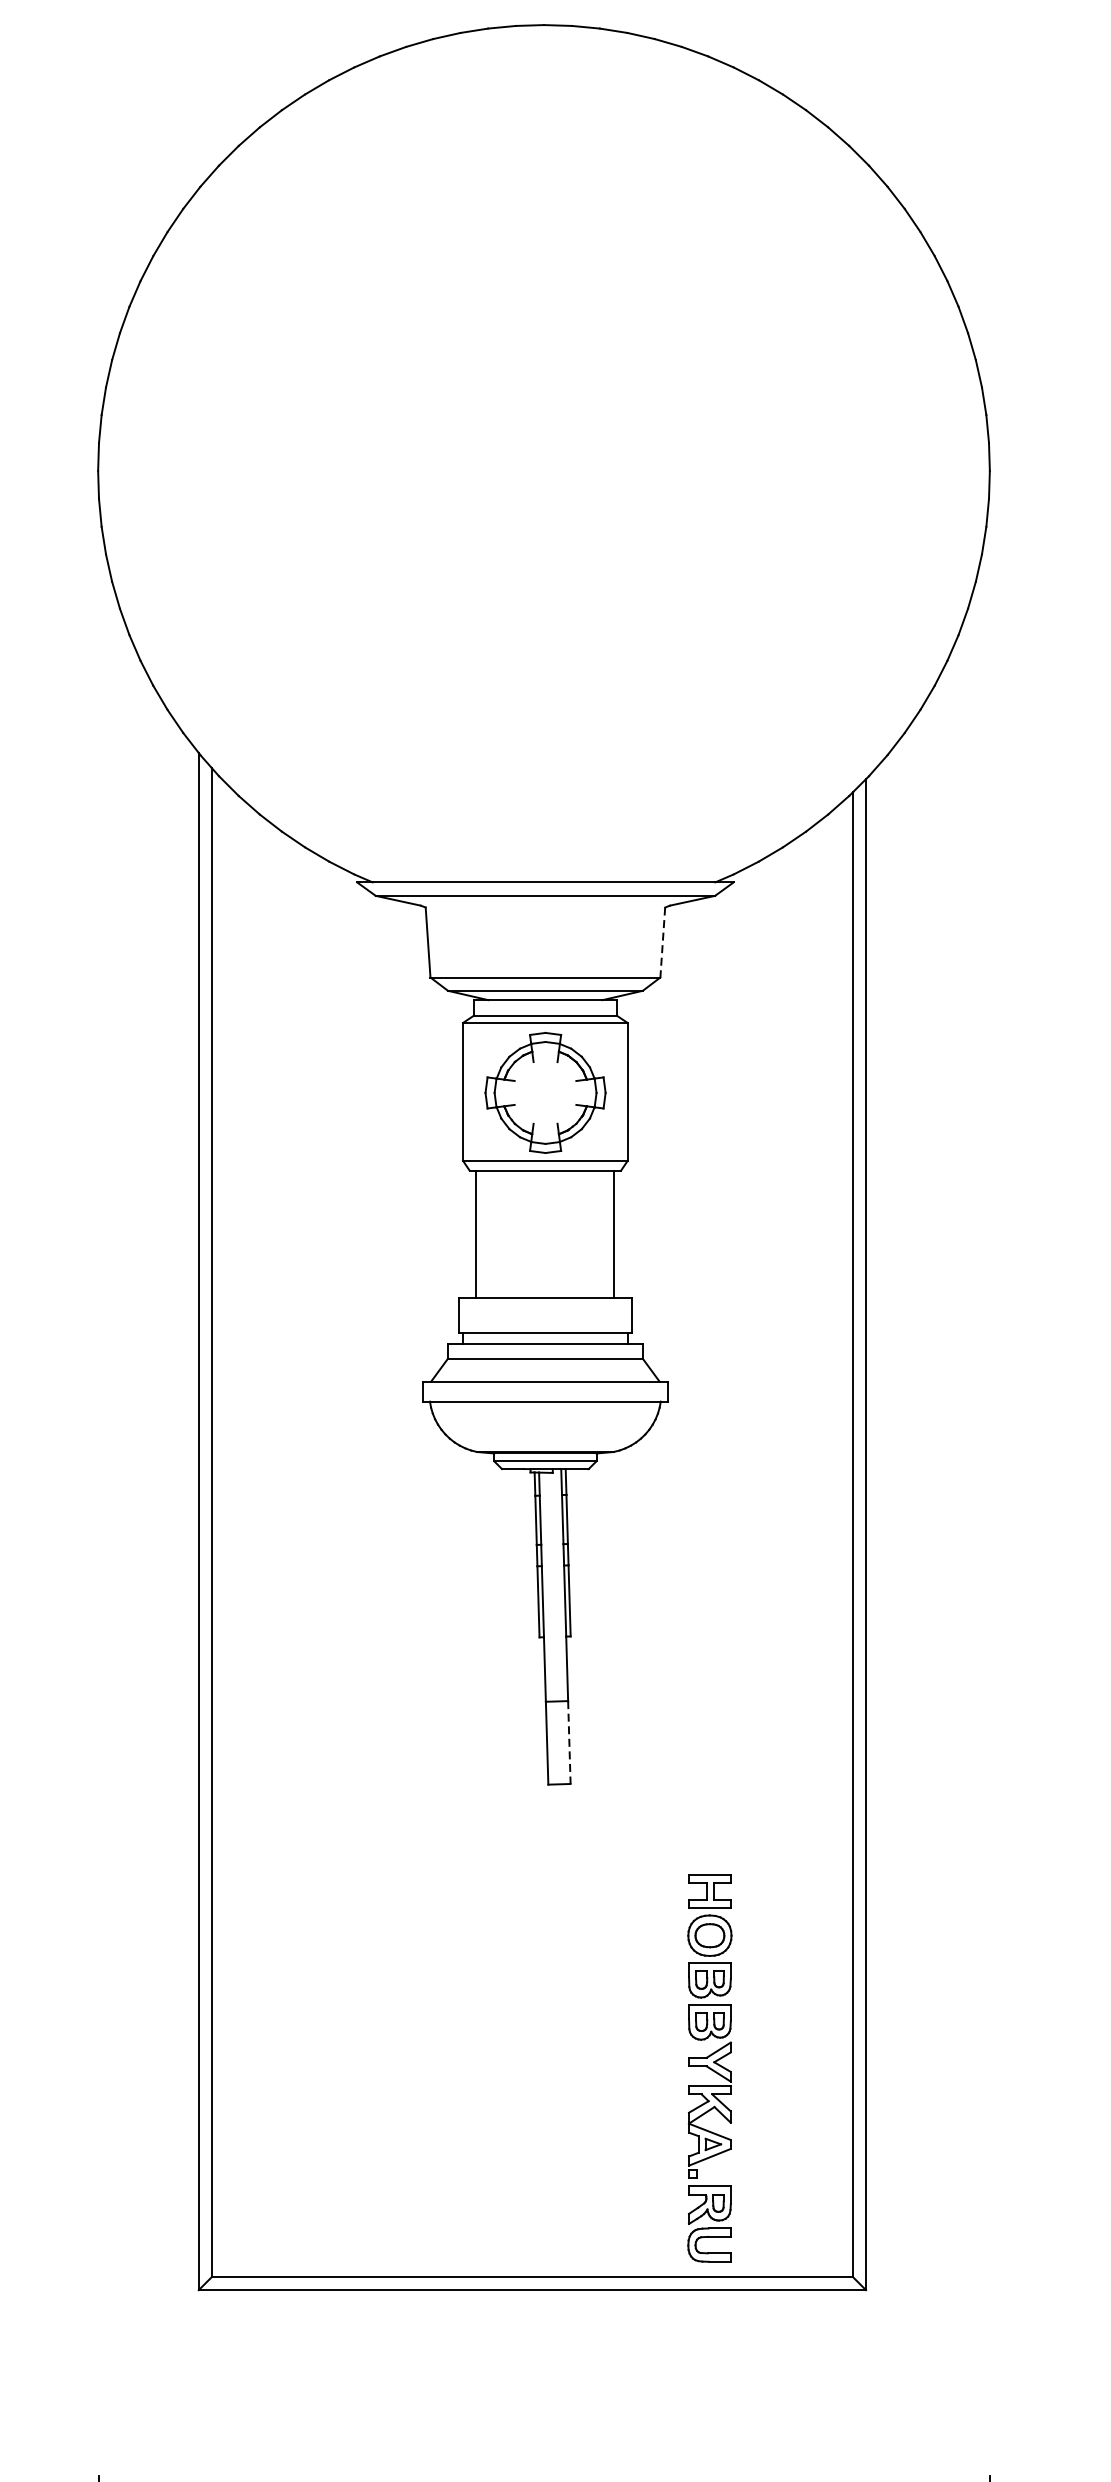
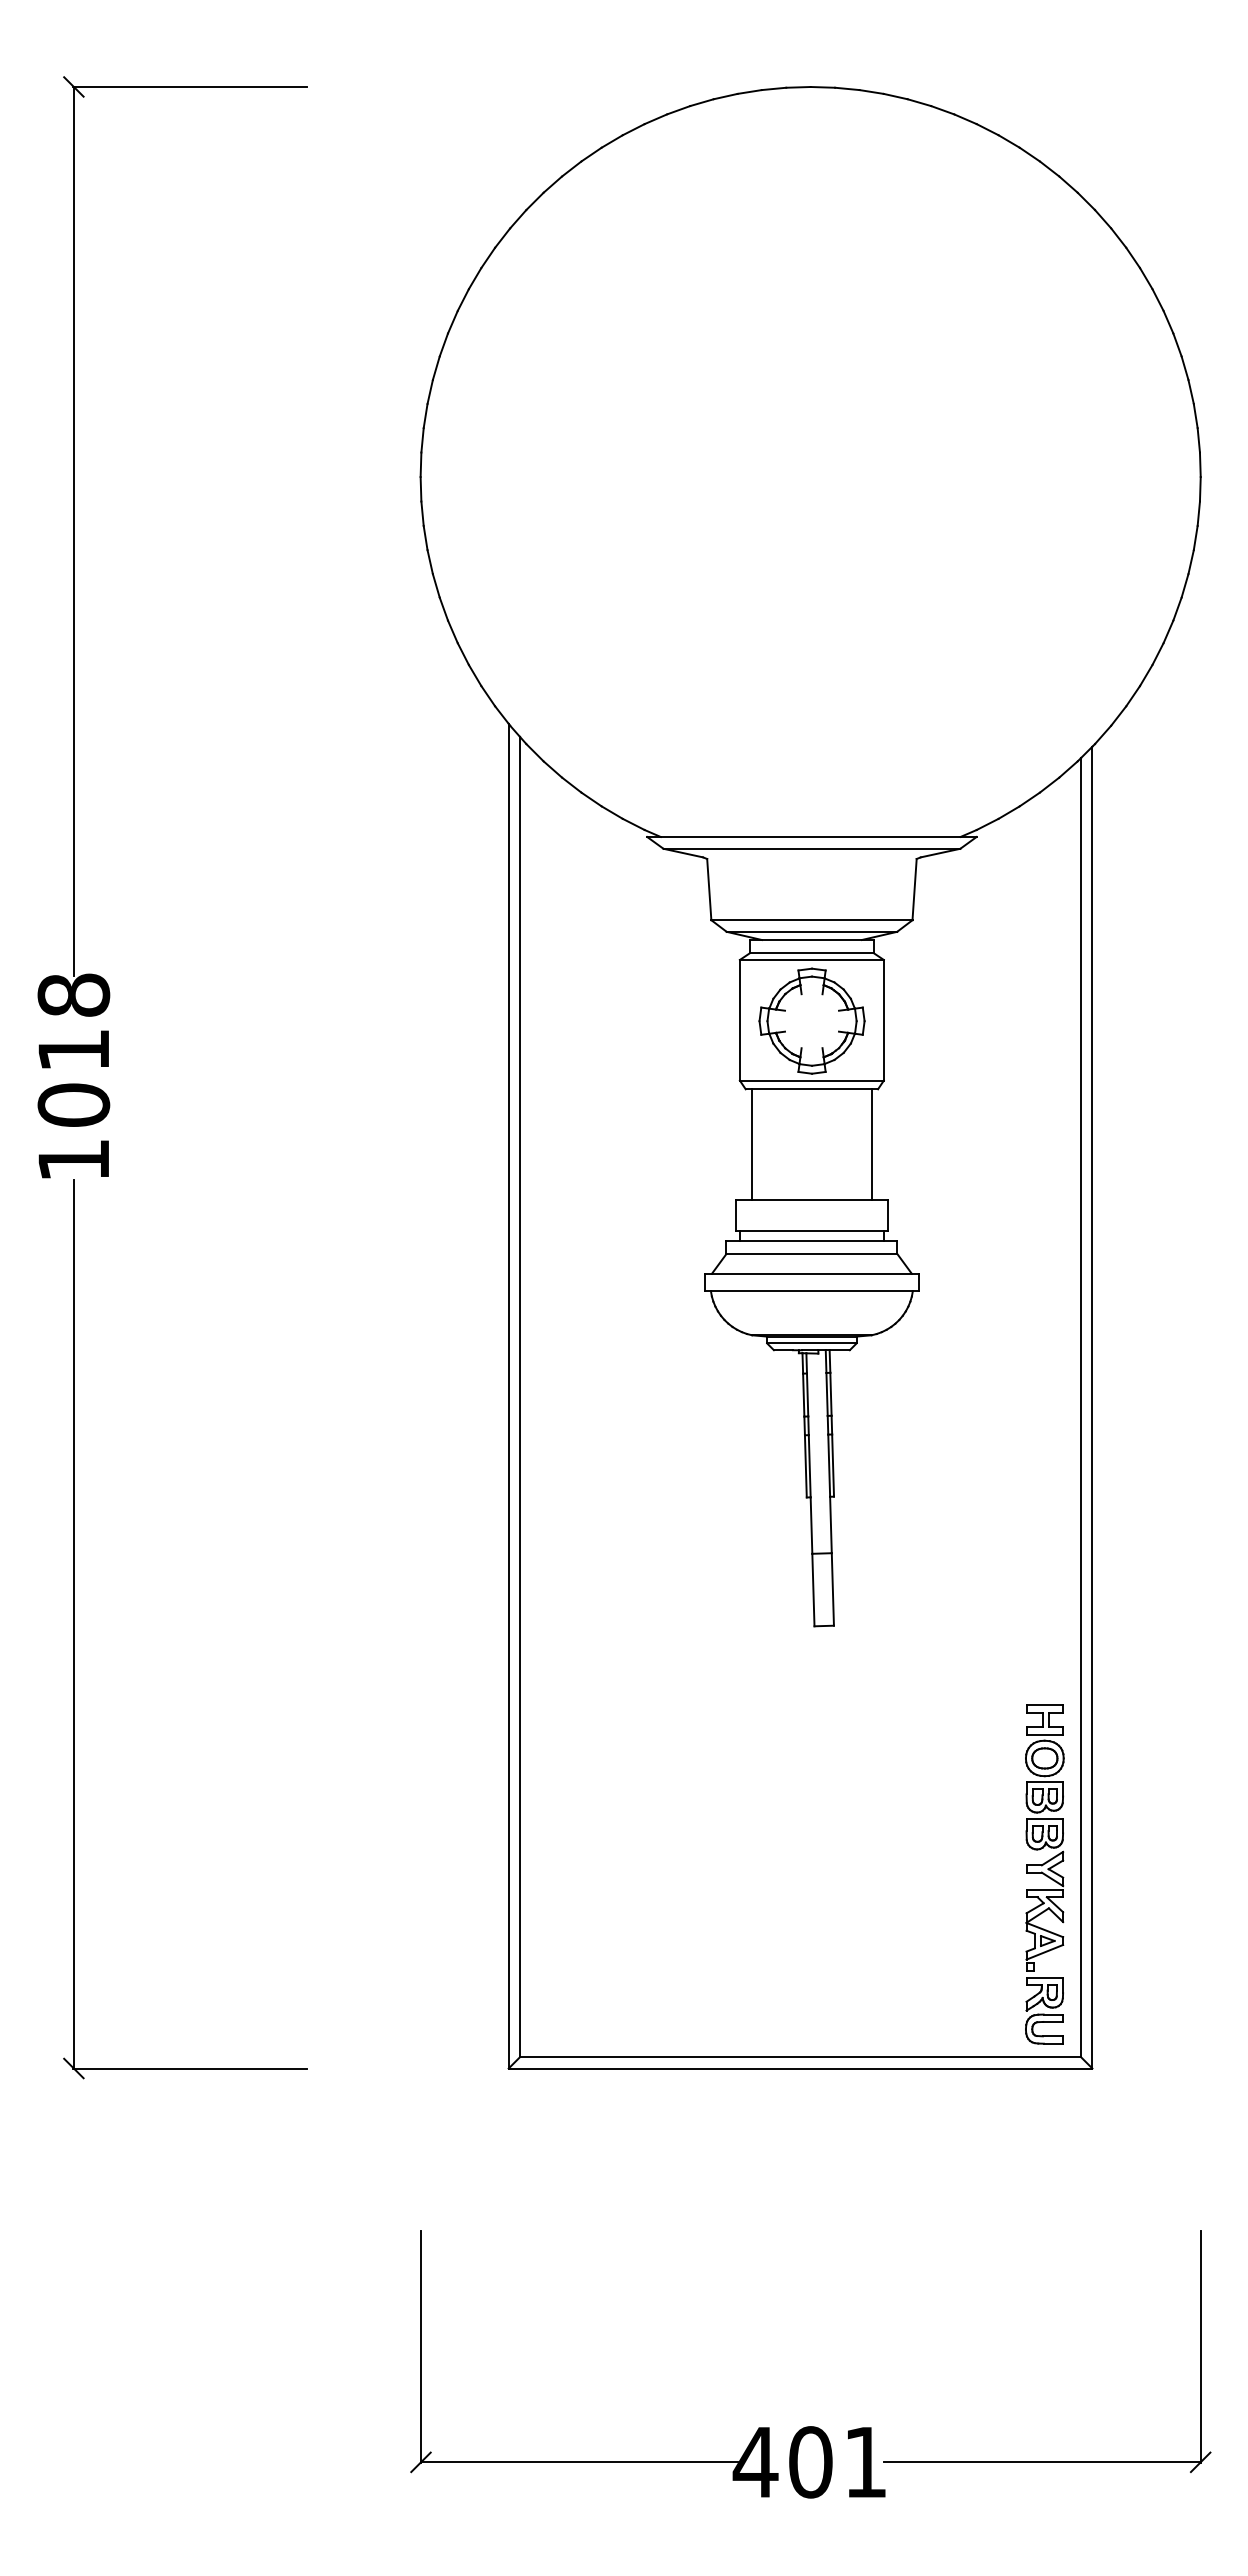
line: (662, 942) -> (914, 889), dashed -> solid
line: (568, 1742) -> (832, 1589), dashed -> solid
part: (709, 2068) -> (1044, 1874), moved

